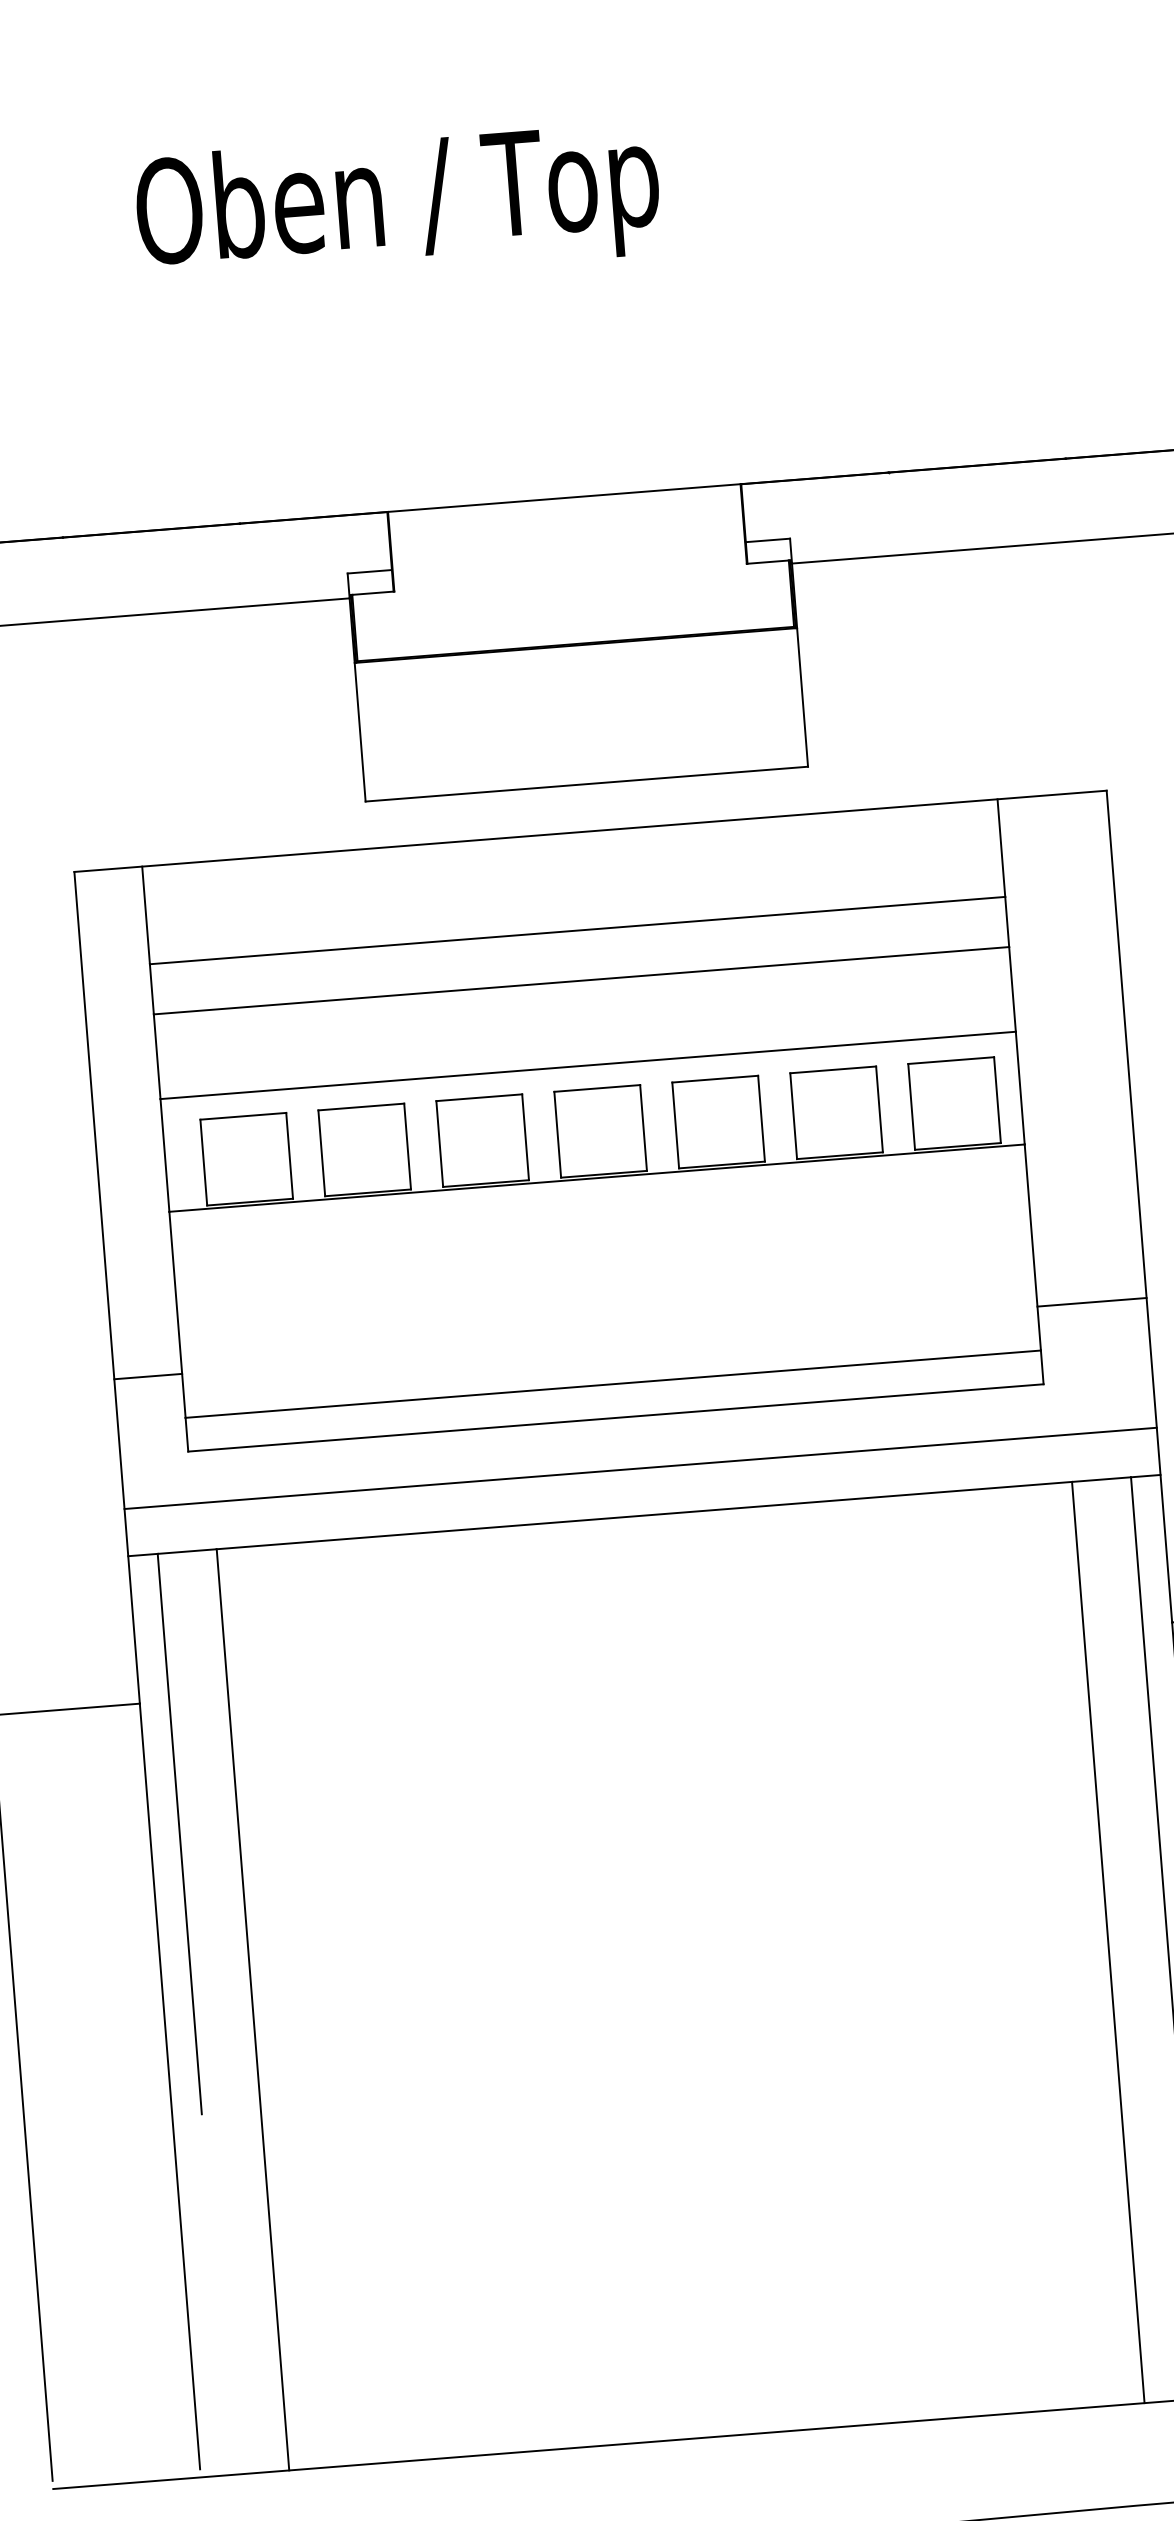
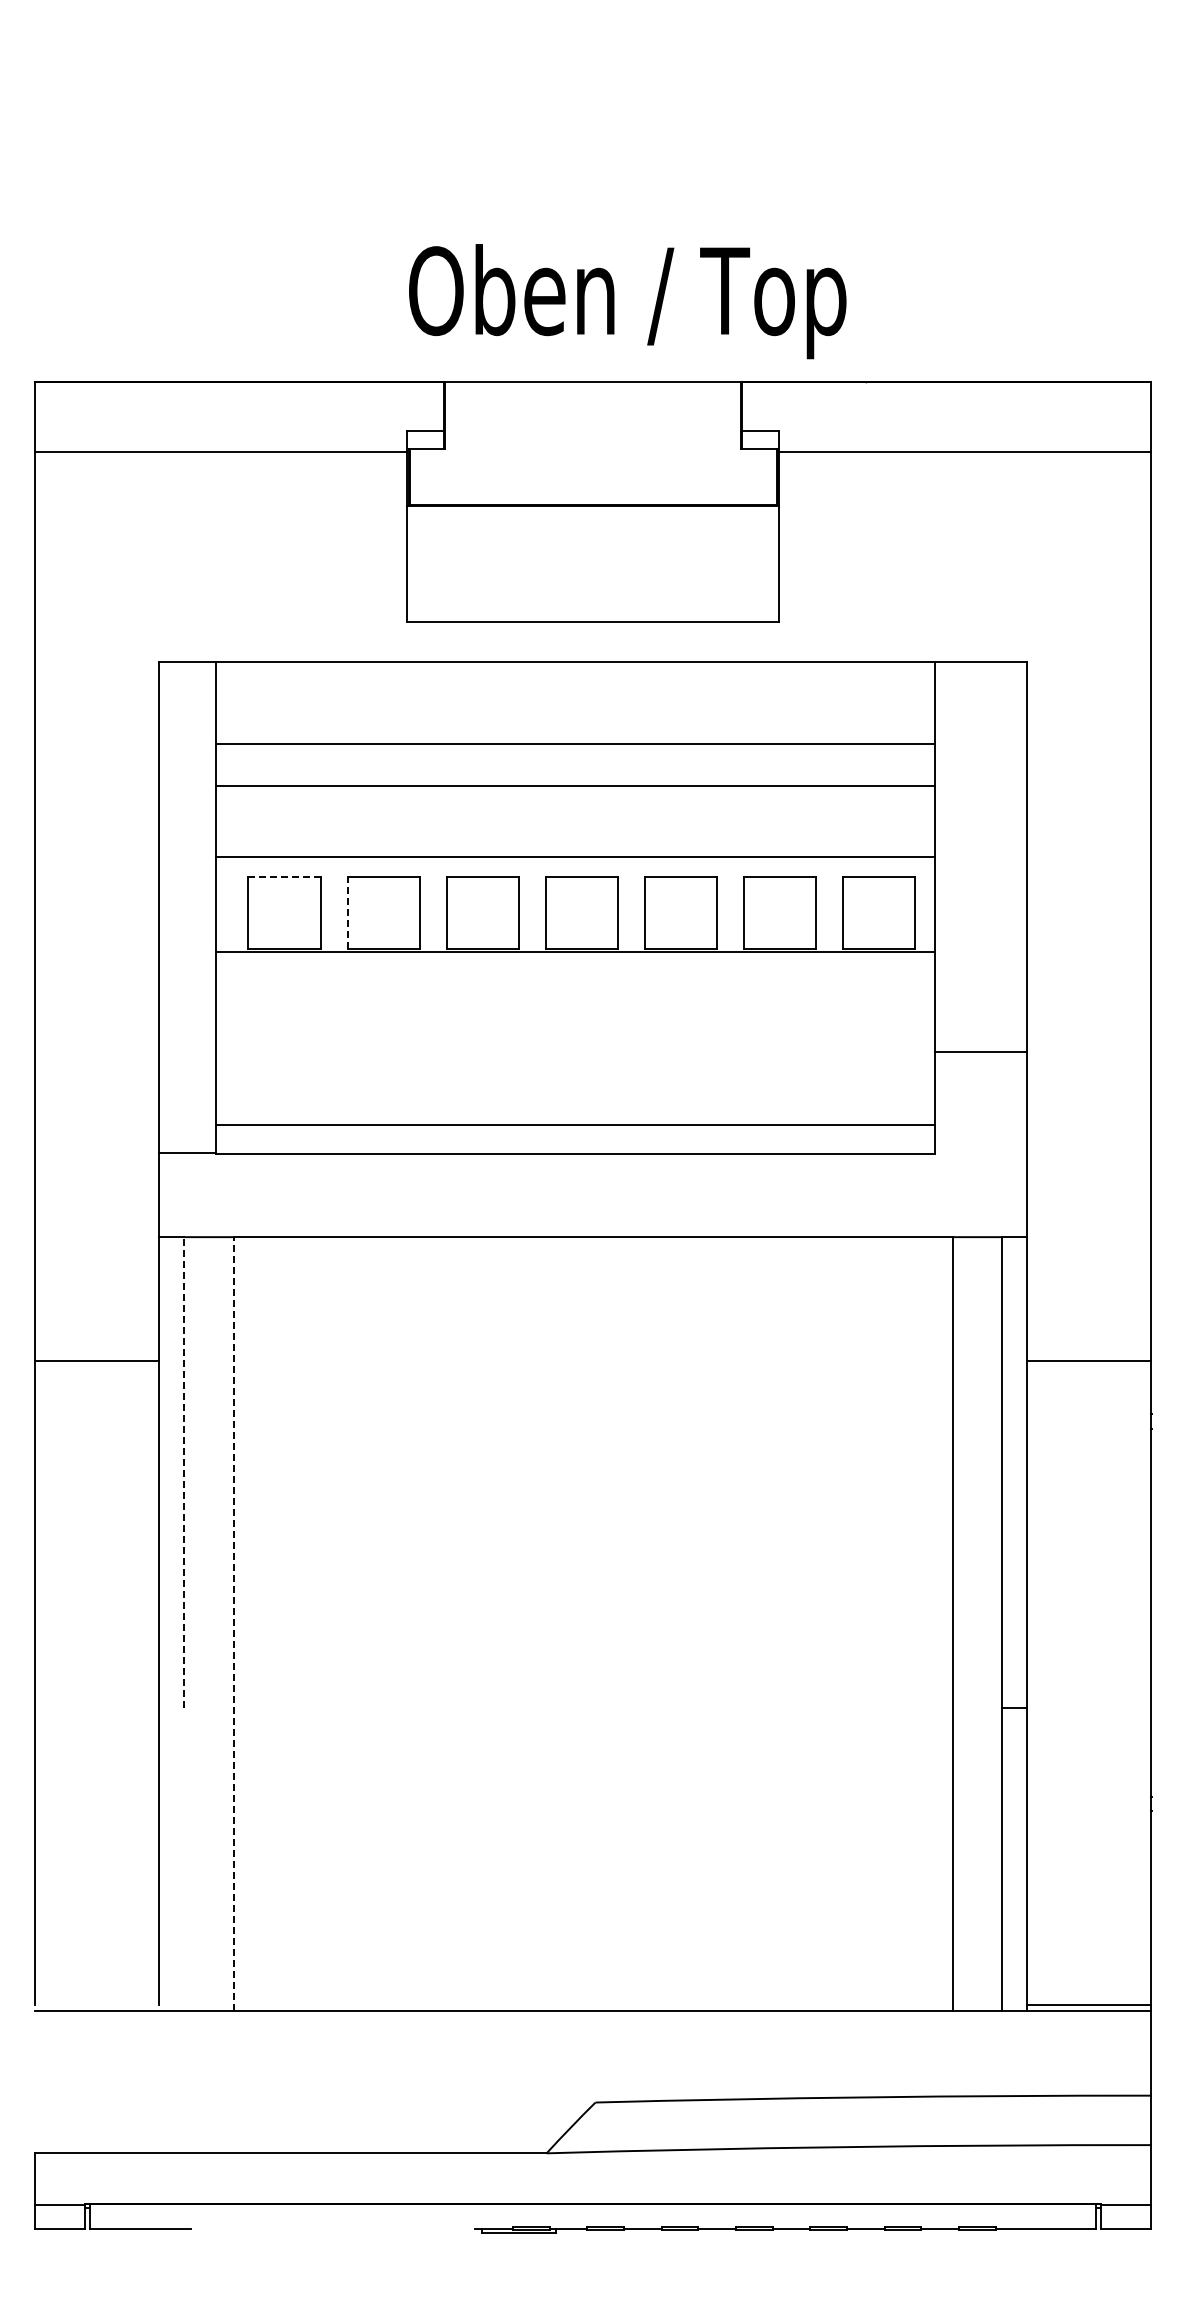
text: (397, 205) -> (627, 301), moved
line: (243, 1116) -> (284, 877), solid -> dashed
line: (321, 1152) -> (347, 912), solid -> dashed
line: (1091, 1302) -> (980, 1052), moved
line: (147, 1376) -> (187, 1153), moved
line: (639, 1468) -> (592, 1197), removed
line: (180, 1833) -> (184, 1472), solid -> dashed
line: (252, 2008) -> (233, 1623), solid -> dashed

